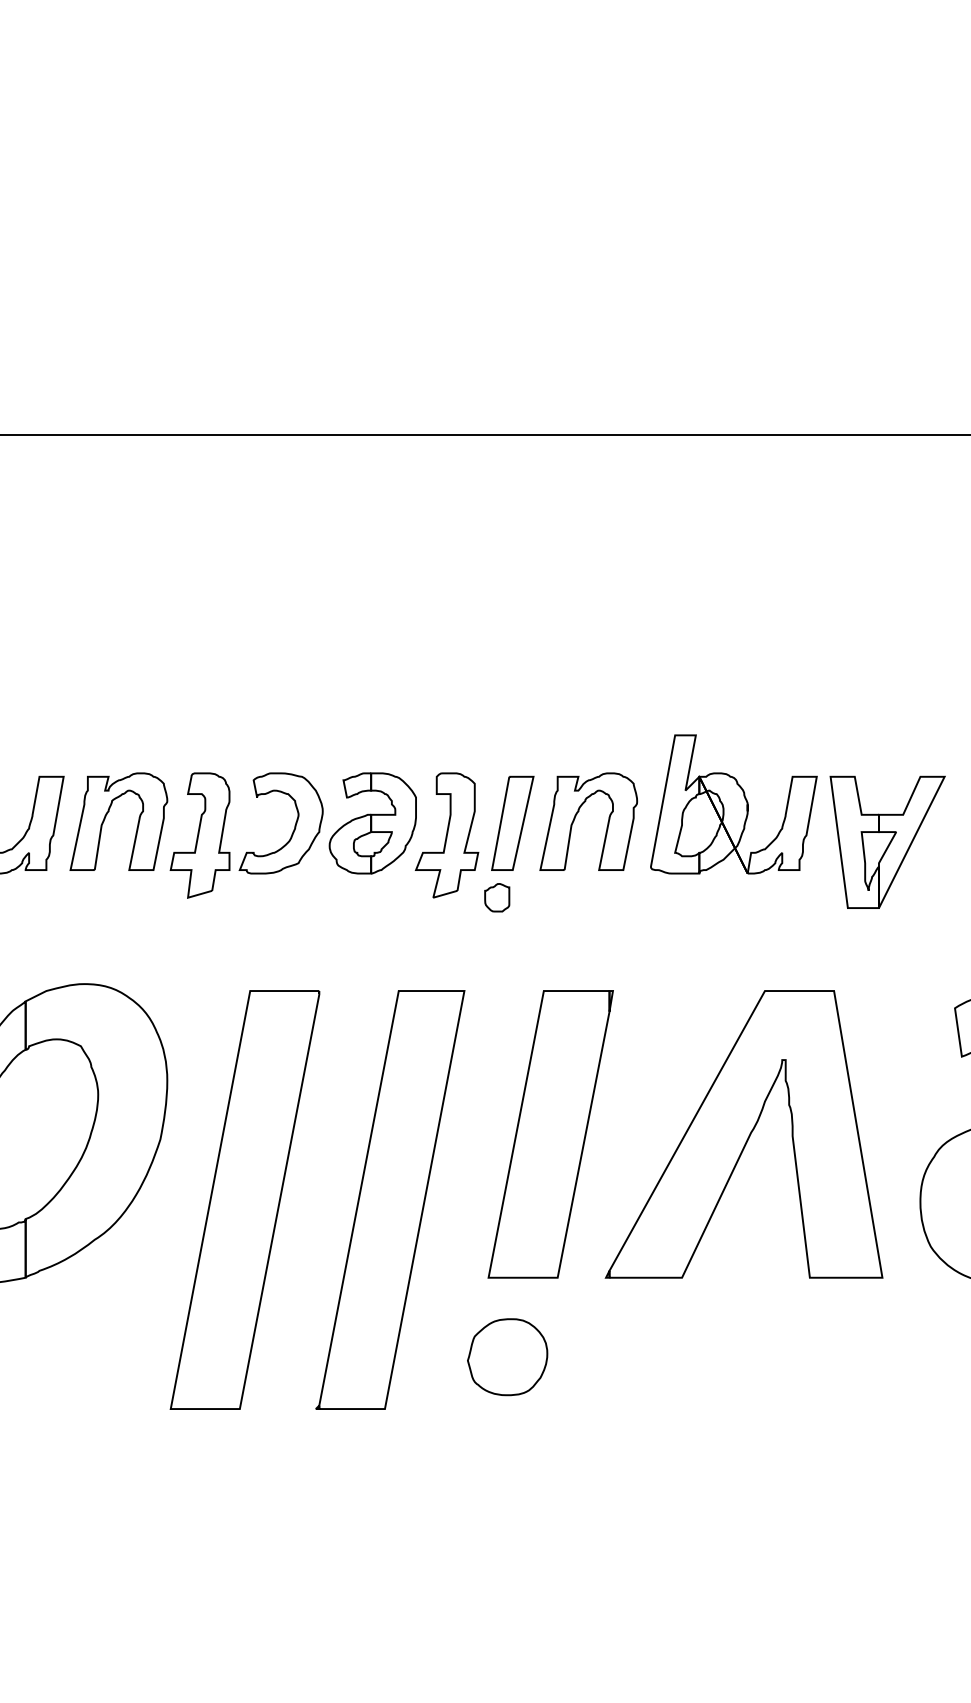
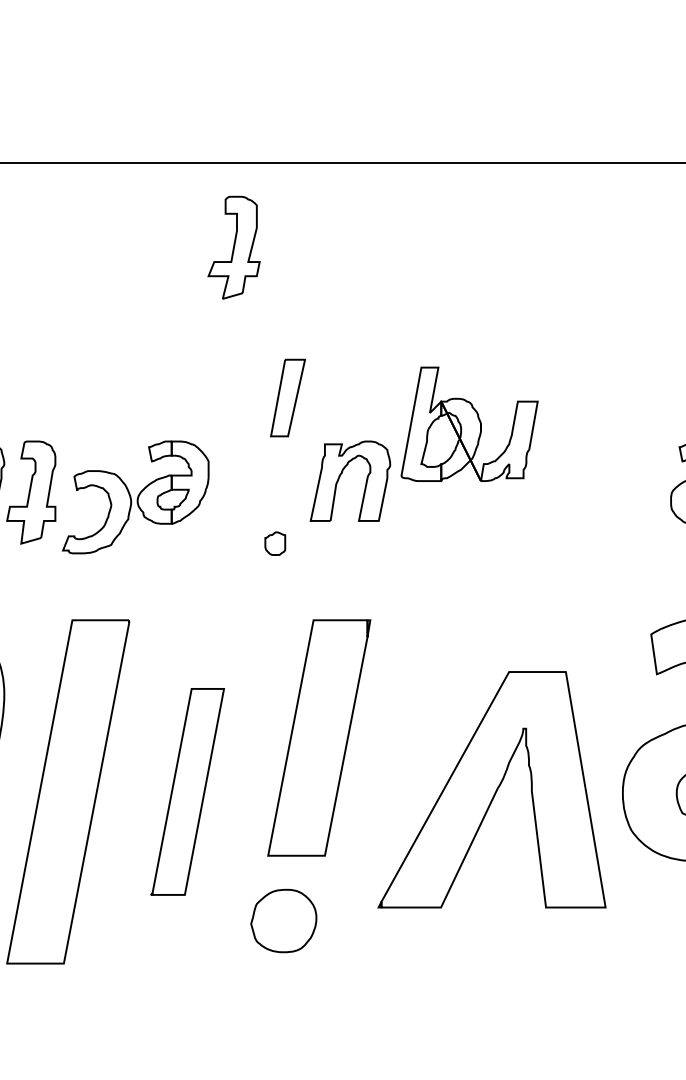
part: (733, 804) -> (469, 424), moved
part: (512, 822) -> (287, 397), moved
part: (294, 825) -> (107, 513), moved
part: (446, 835) -> (233, 247), moved
part: (887, 841) -> (595, 497), removed
part: (743, 1134) -> (491, 789), moved
part: (390, 1199) -> (187, 791), size x0.6

